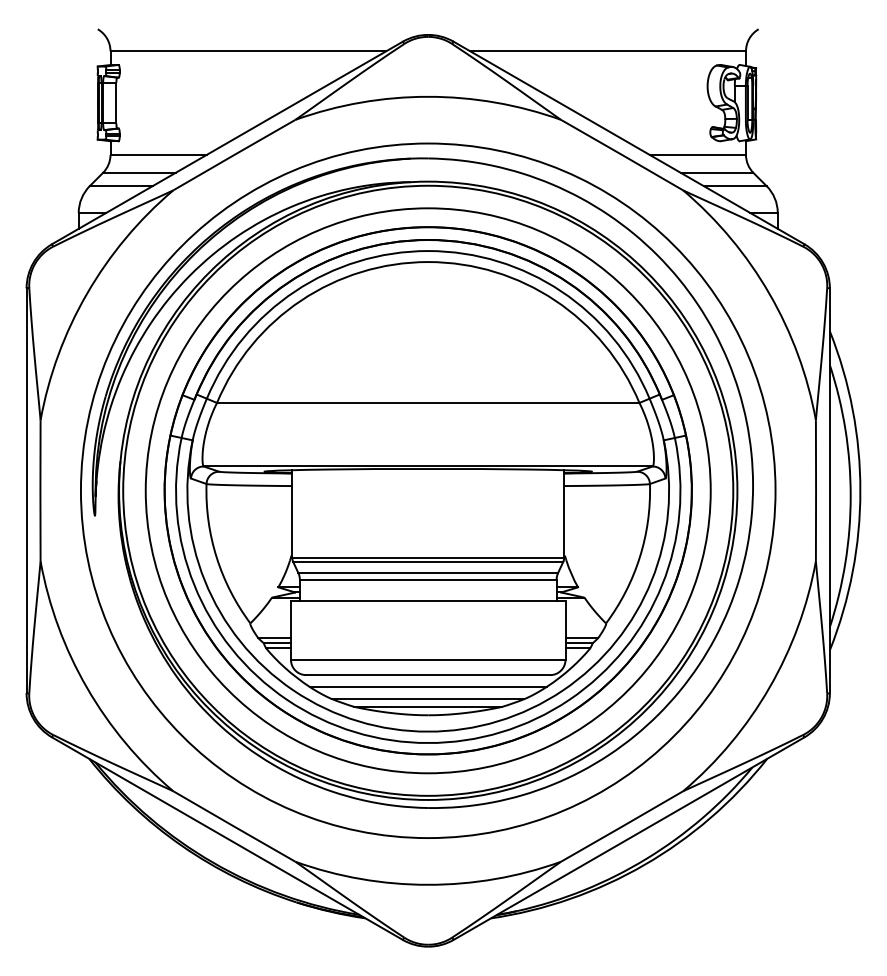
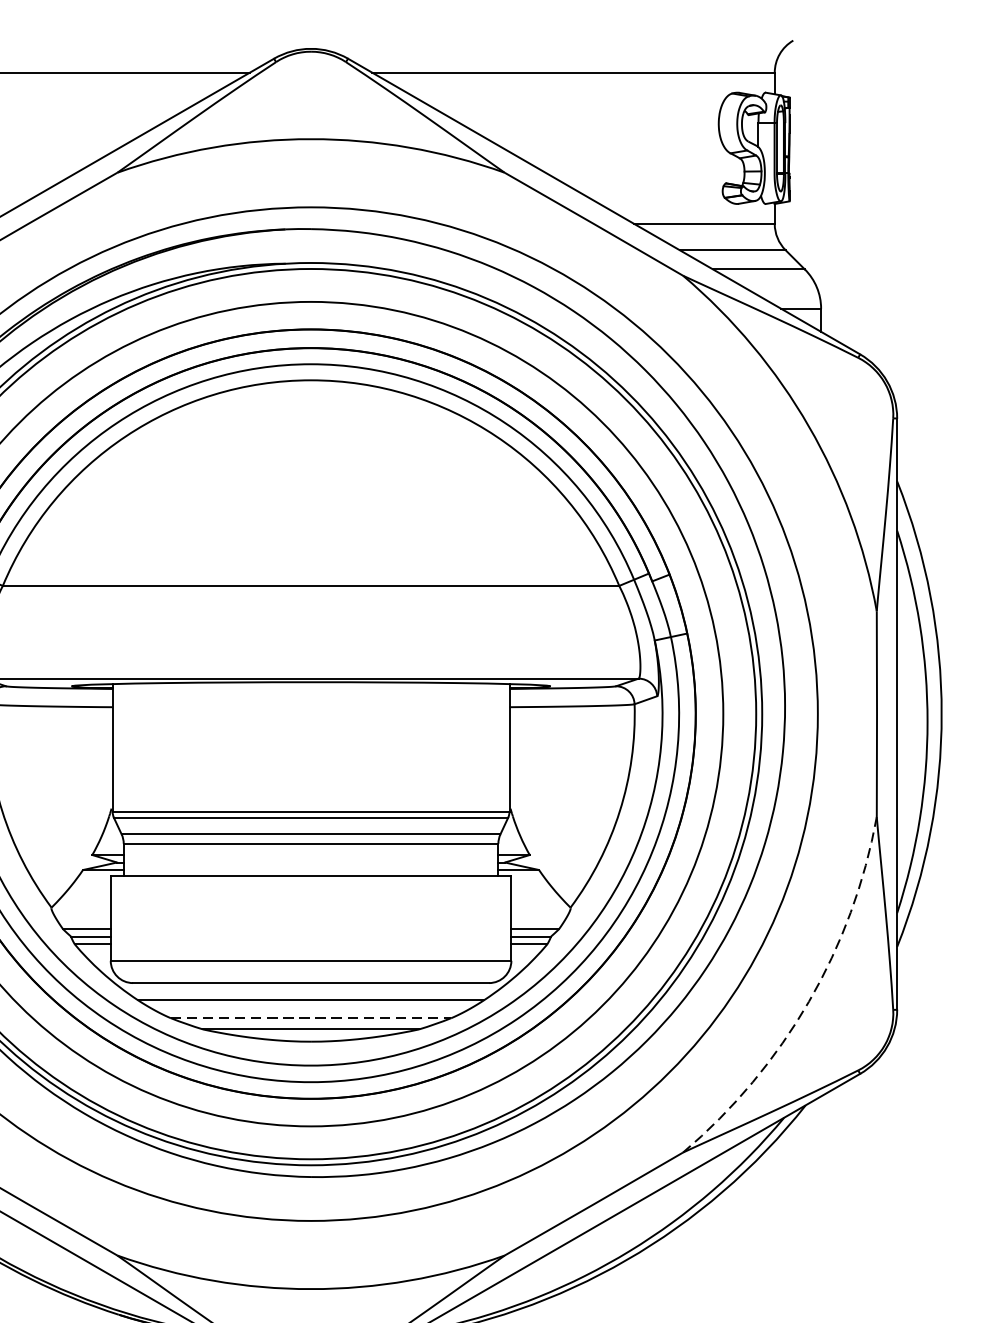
arc: (769, 687) -> (809, 1001), solid -> dashed
line: (428, 699) -> (311, 1018), solid -> dashed

